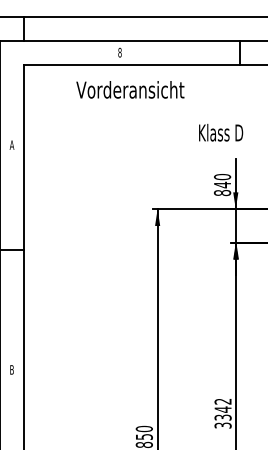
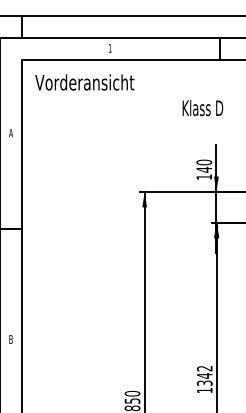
text: (119, 52) -> (109, 48), 8 -> 1
text: (130, 89) -> (84, 82), moved
text: (221, 132) -> (203, 107), moved
text: (222, 193) -> (204, 177), 840 -> 140
text: (222, 425) -> (204, 390), 3342 -> 1342

